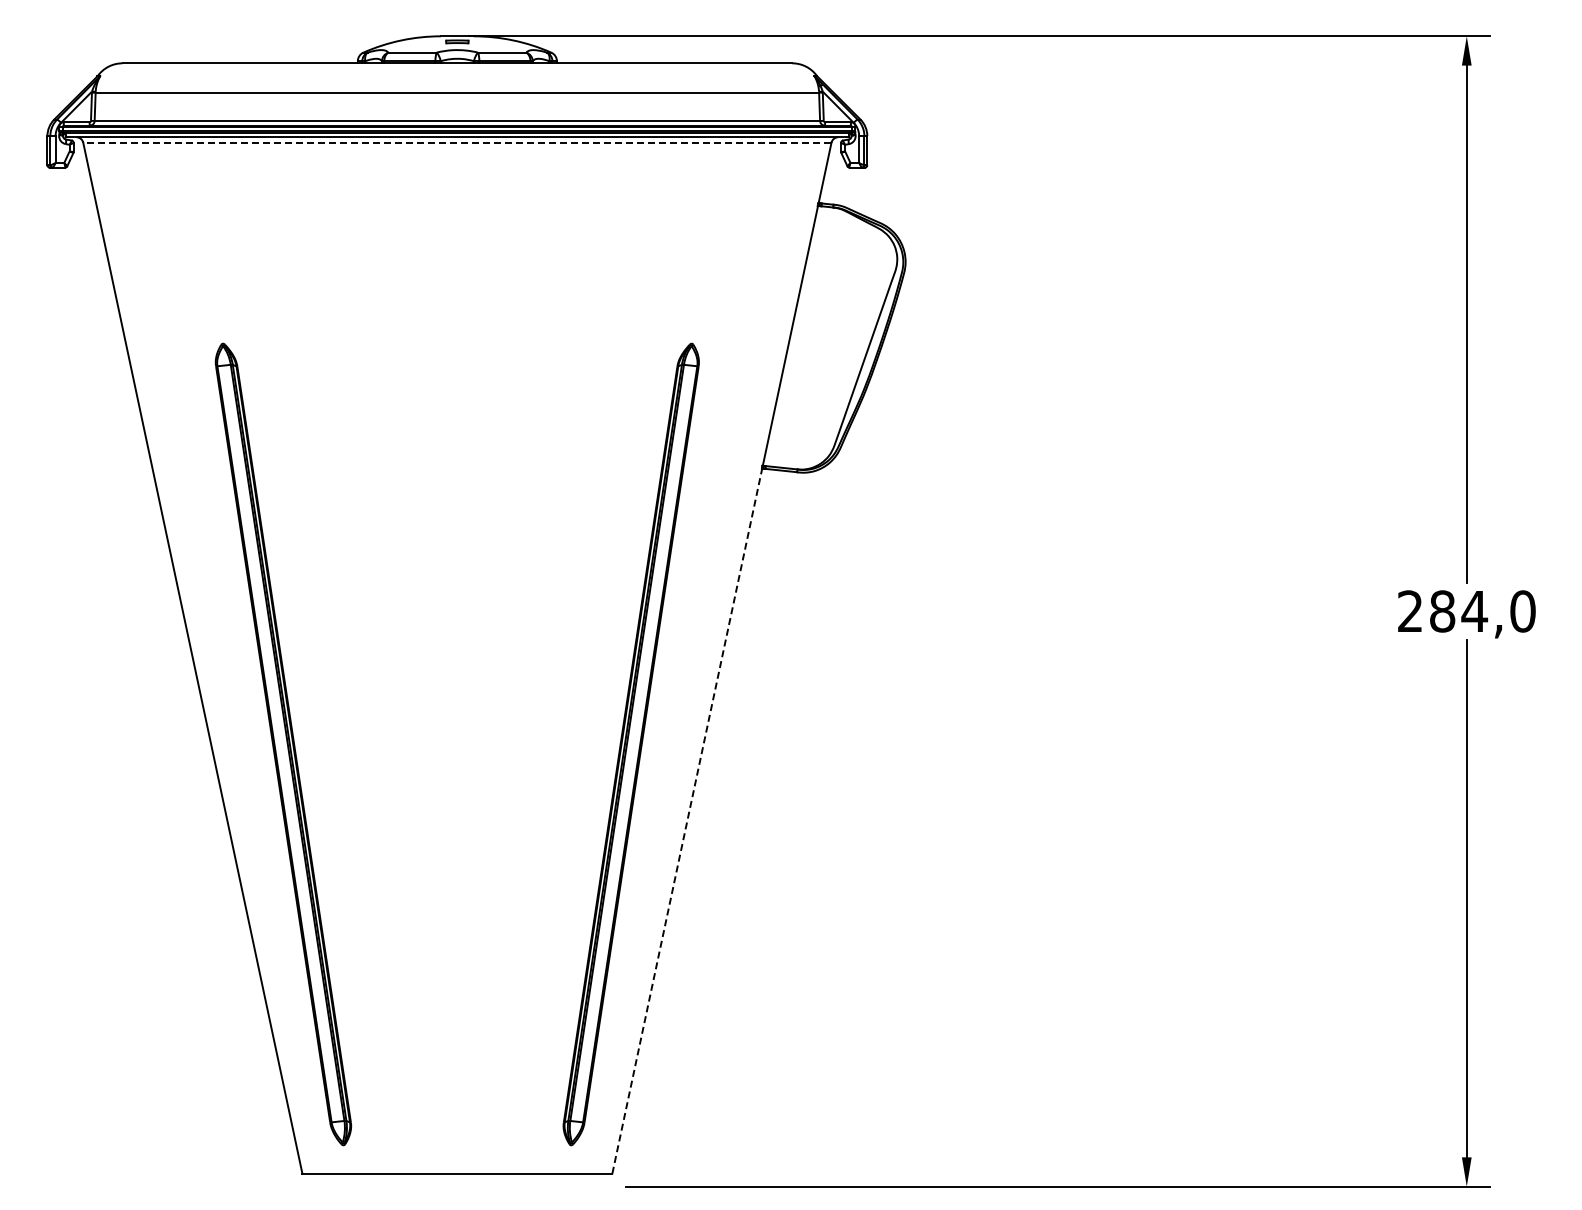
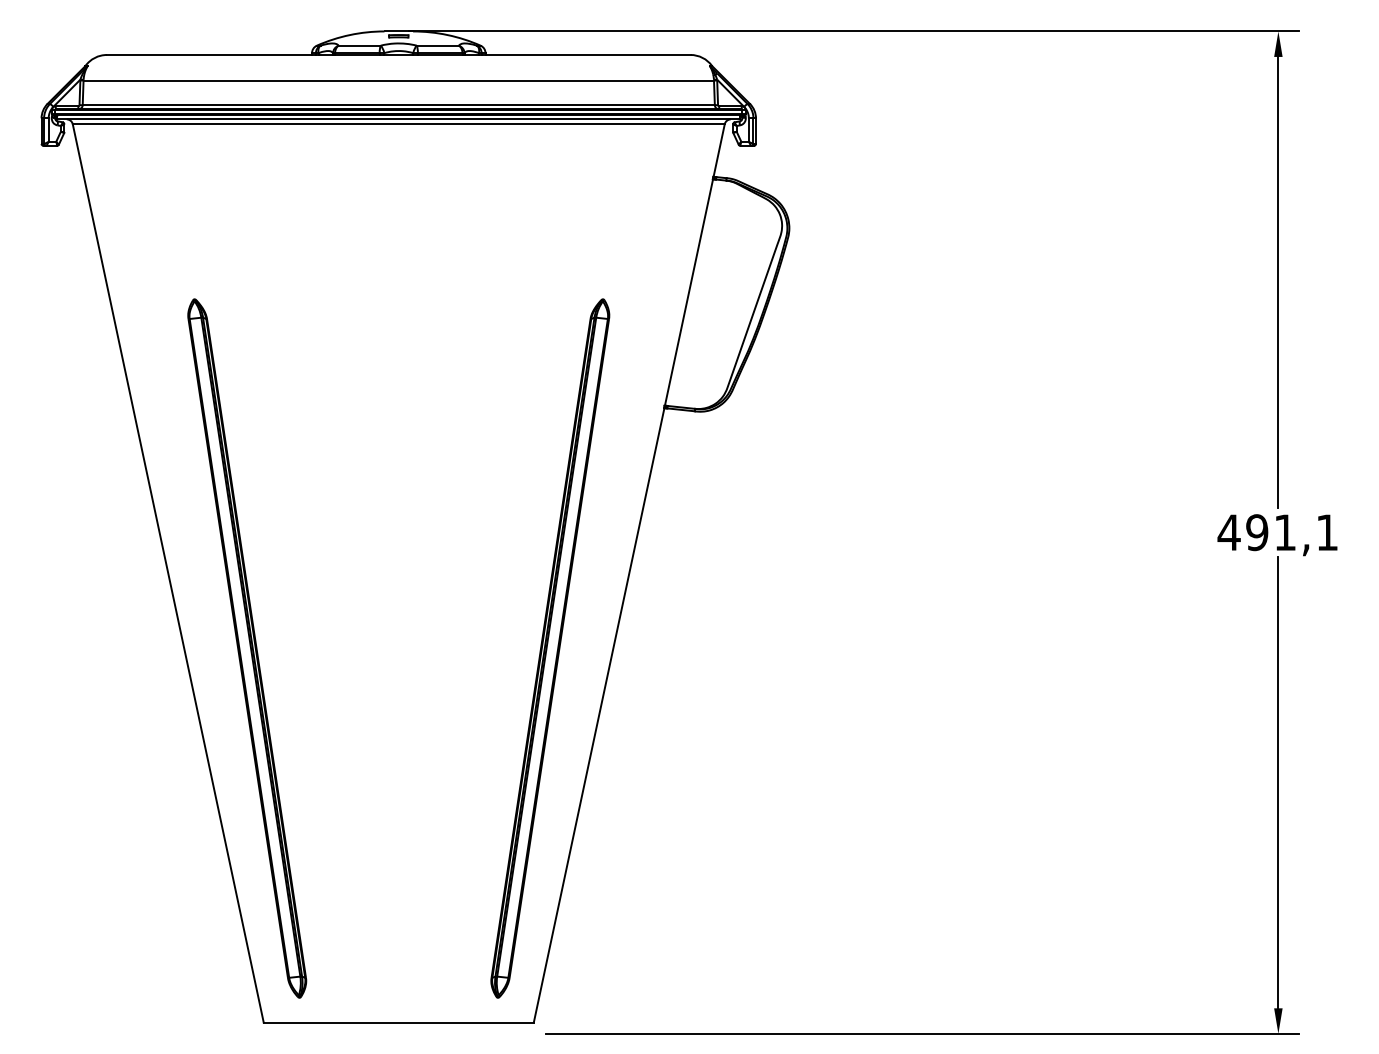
line: (456, 142) -> (398, 123), dashed -> solid
text: (1465, 611) -> (1277, 532), 284,0 -> 491,1
line: (687, 820) -> (599, 714), dashed -> solid

